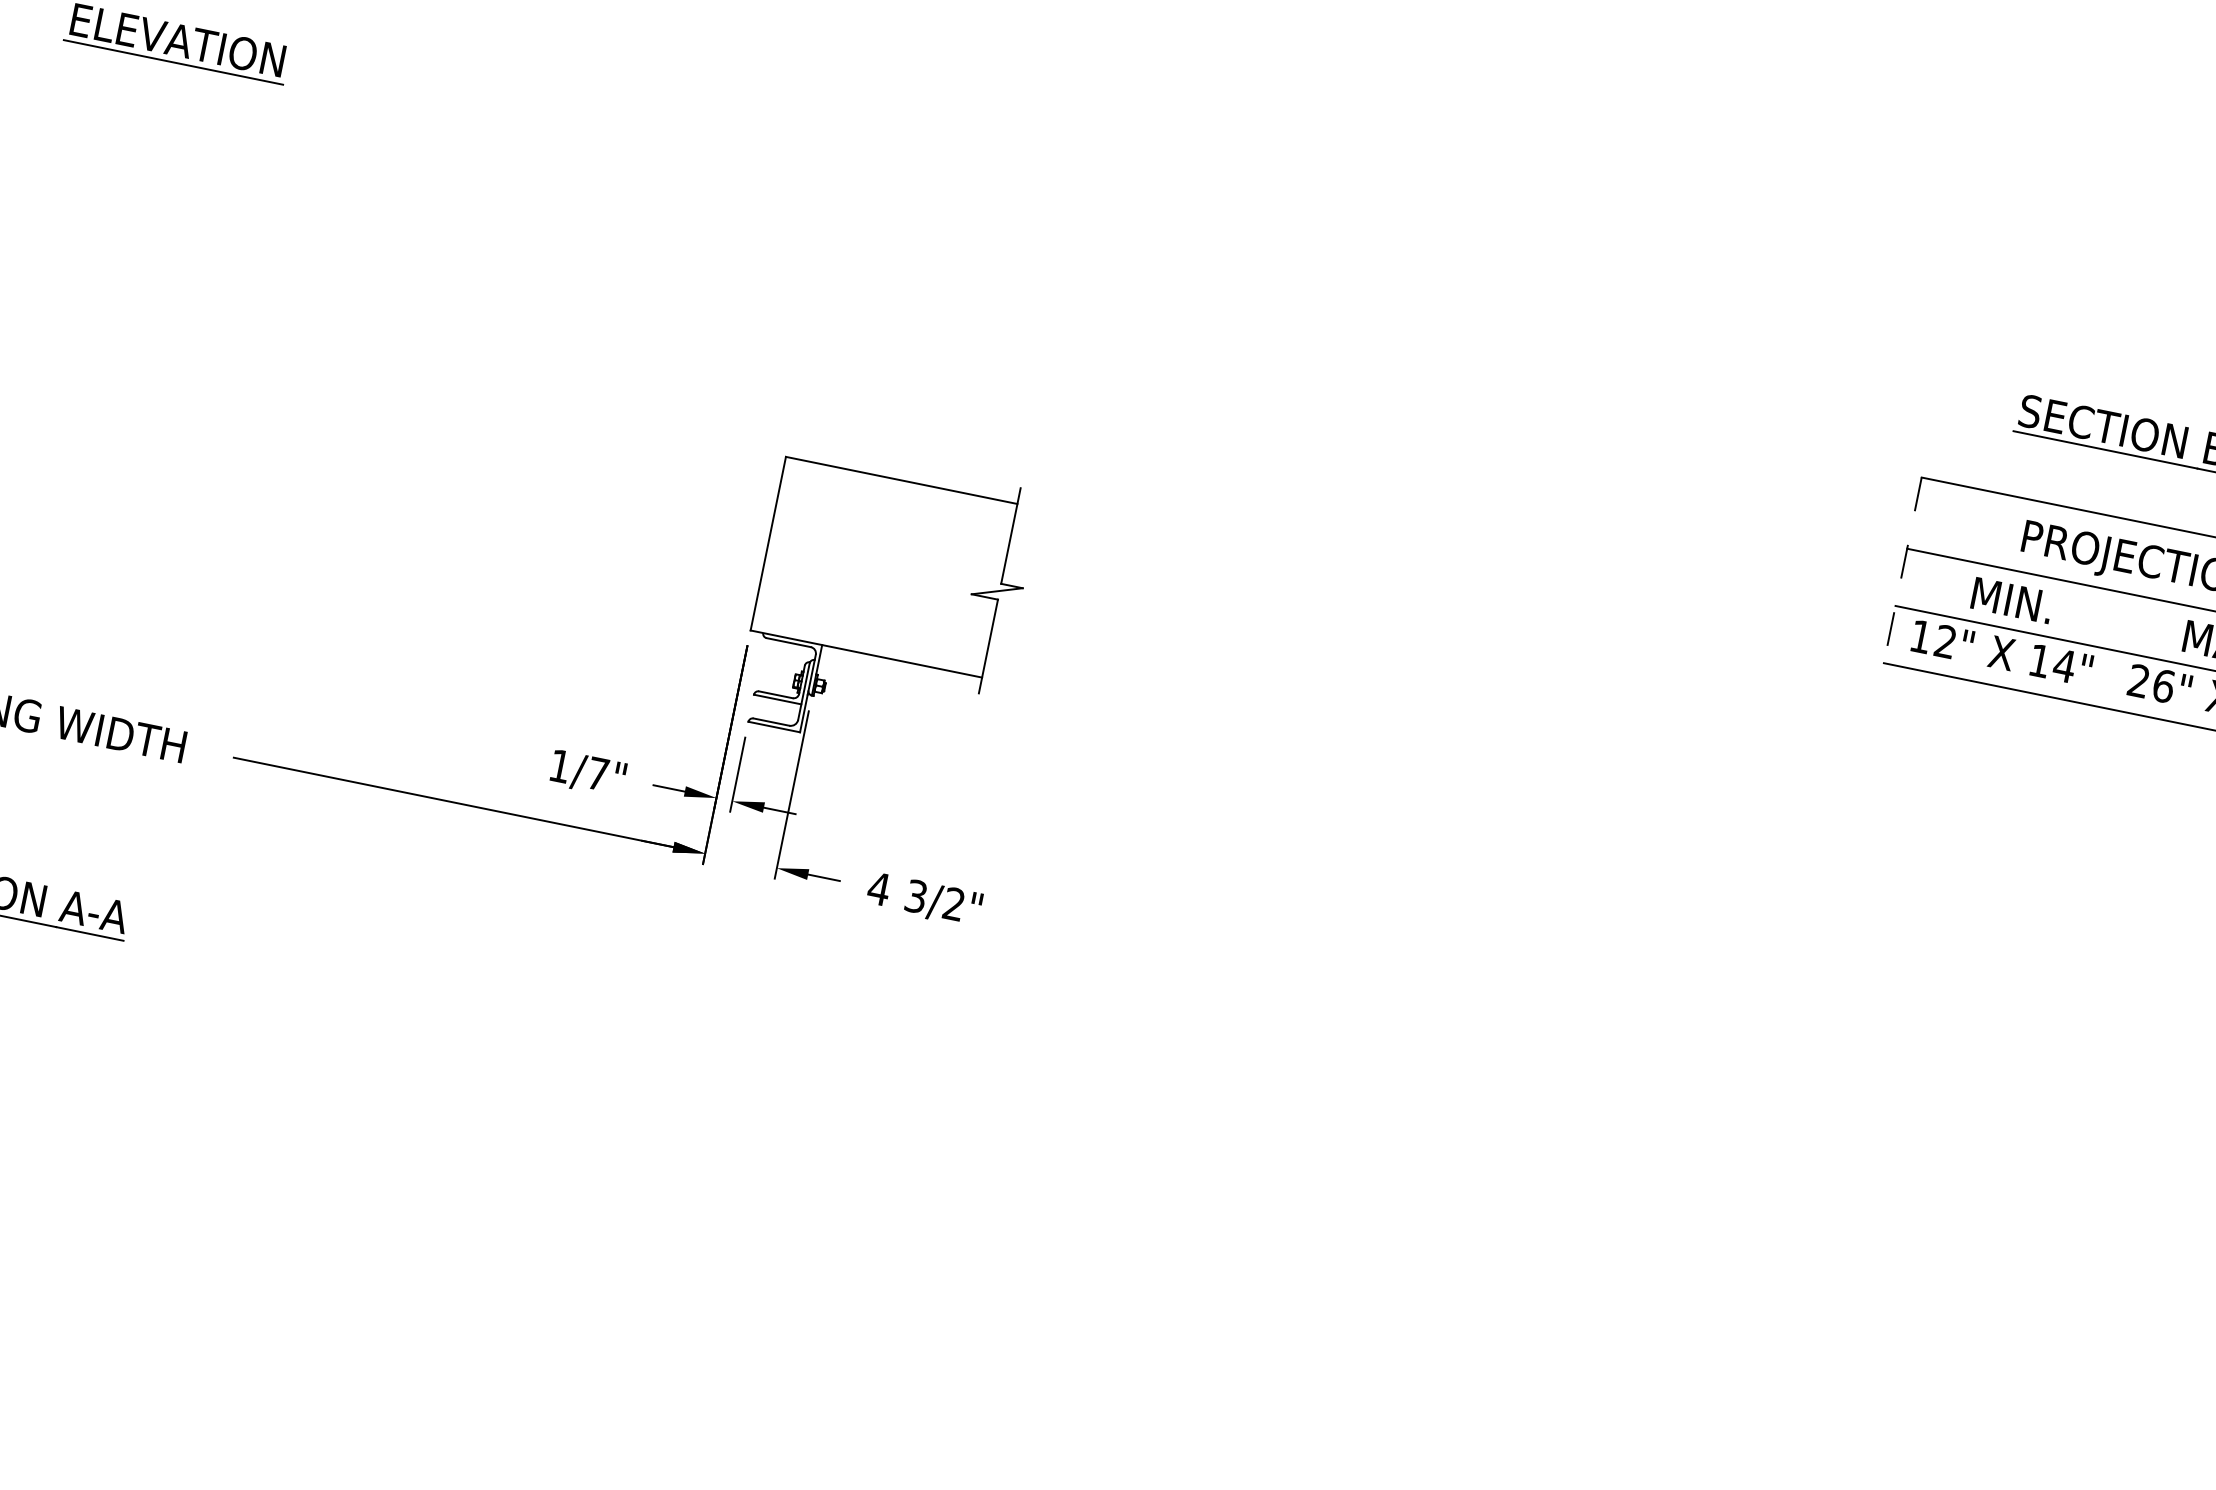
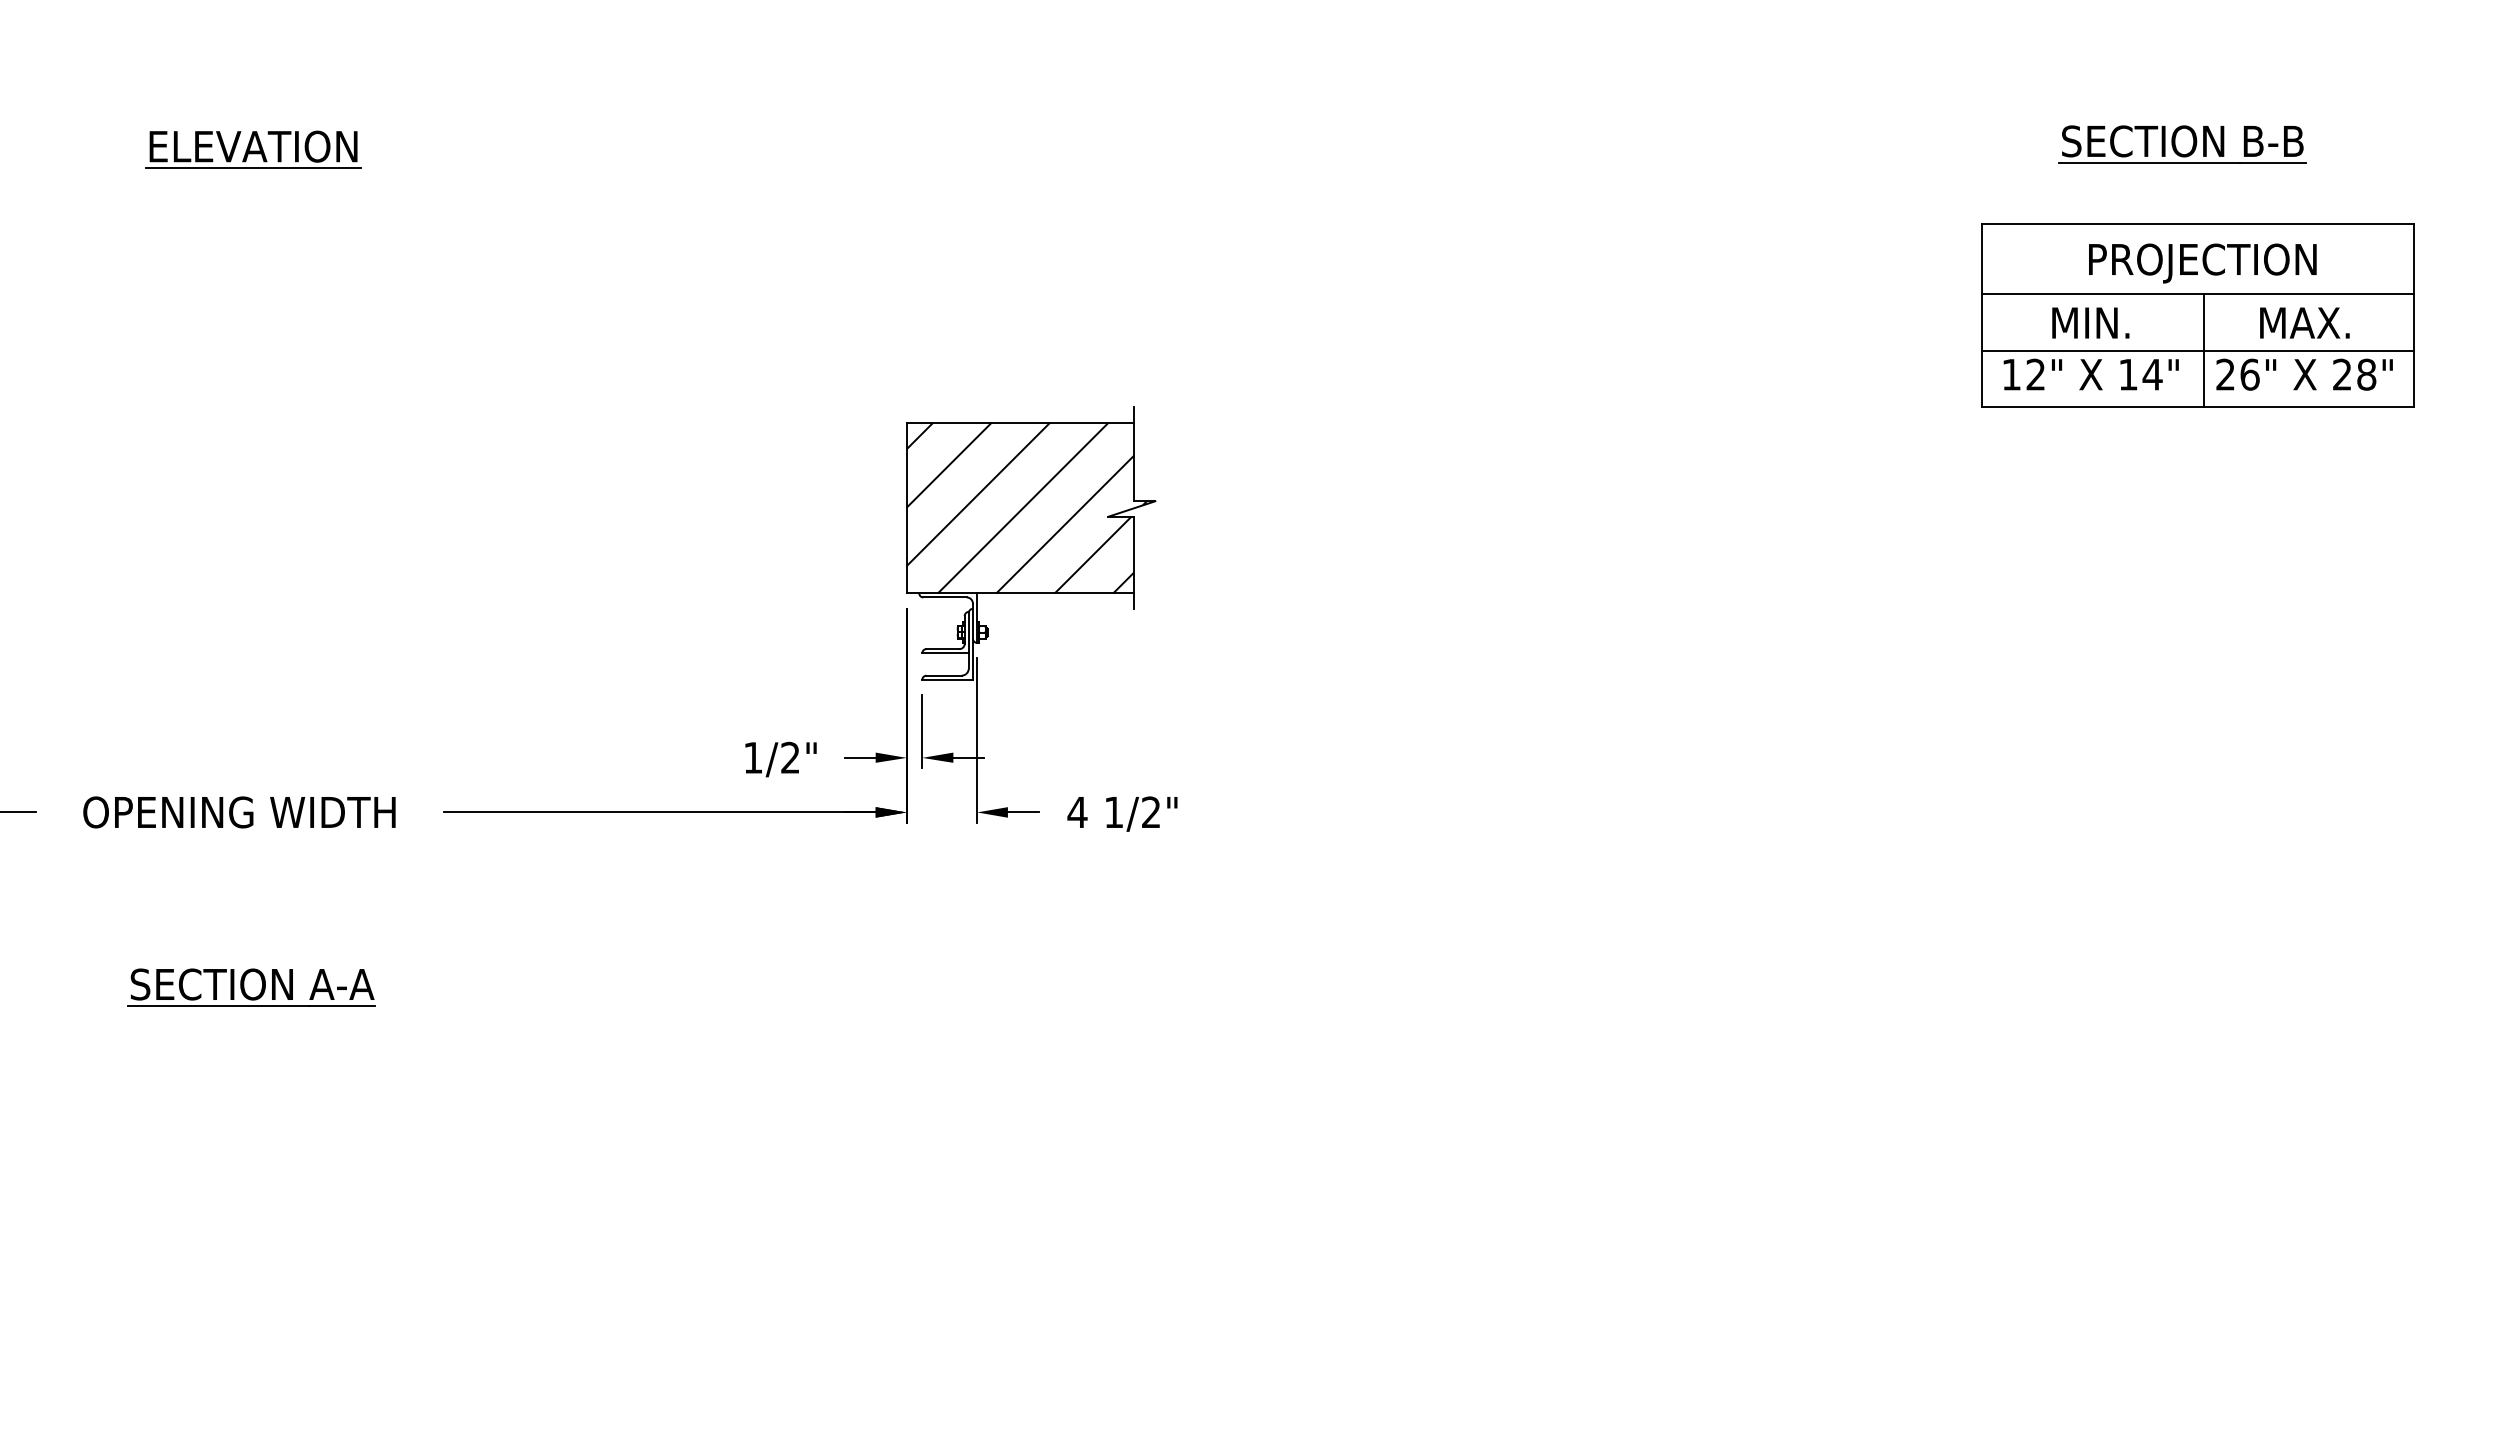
hatch: (890, 567) -> (1026, 507), added
line: (1902, 571) -> (1981, 316), dashed -> solid
line: (2122, 652) -> (2204, 350), added
text: (598, 773) -> (790, 757), 1/7" -> 1/2"
text: (915, 896) -> (1113, 812), 3/2" -> 1/2"

